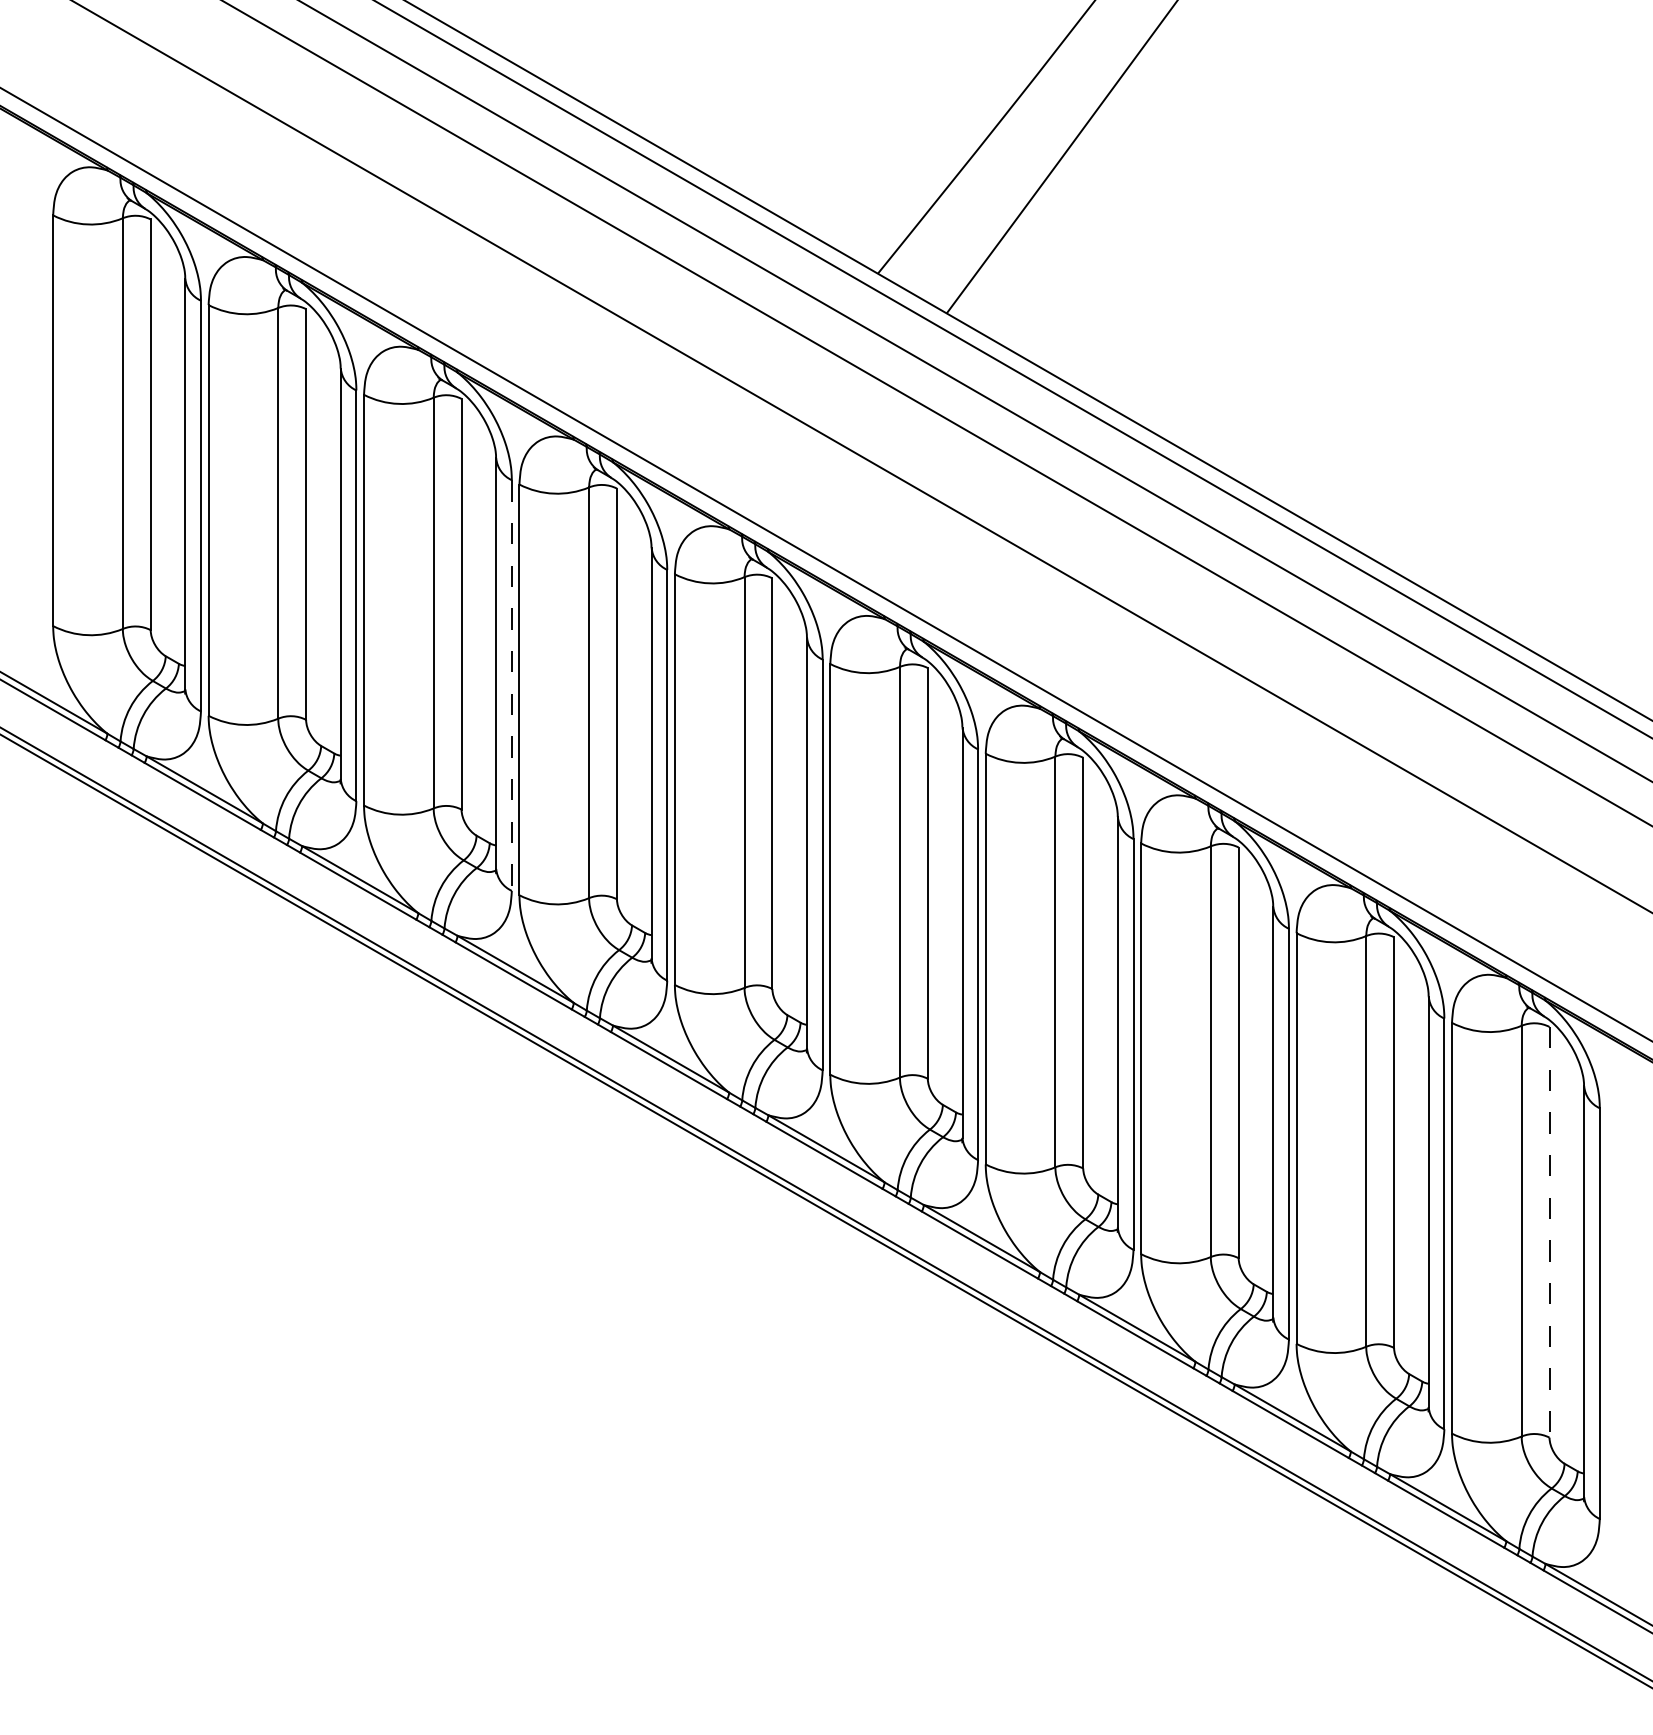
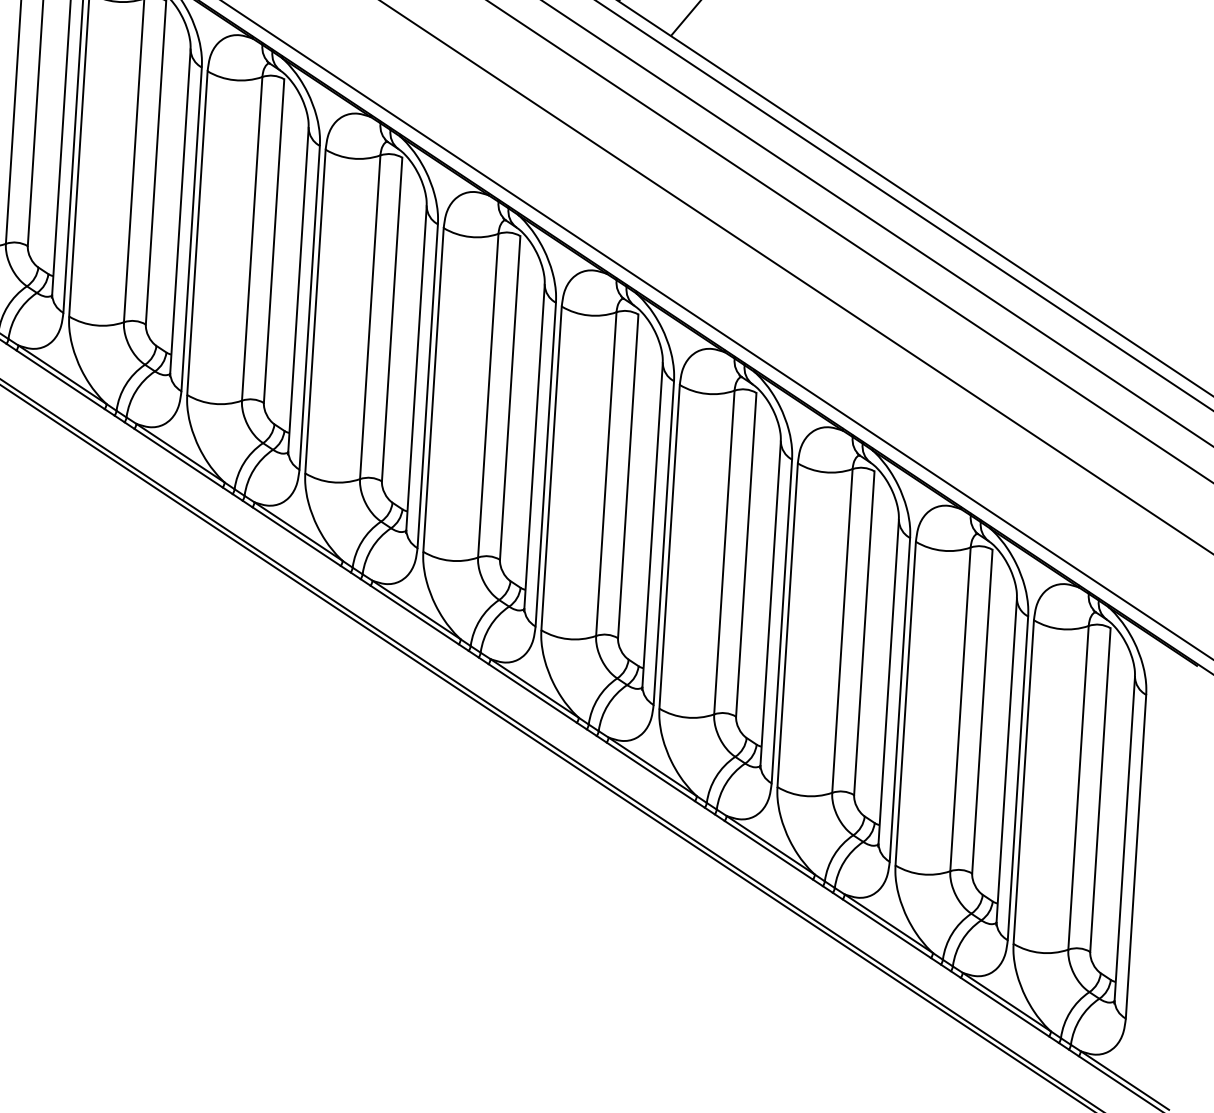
line: (511, 686) -> (309, 308), dashed -> solid
line: (1549, 1232) -> (1100, 790), dashed -> solid

